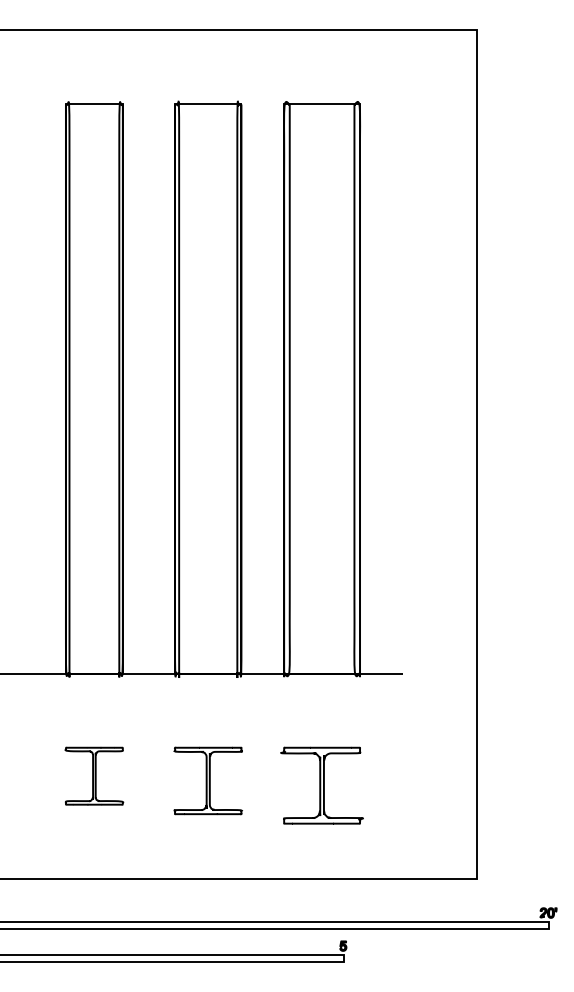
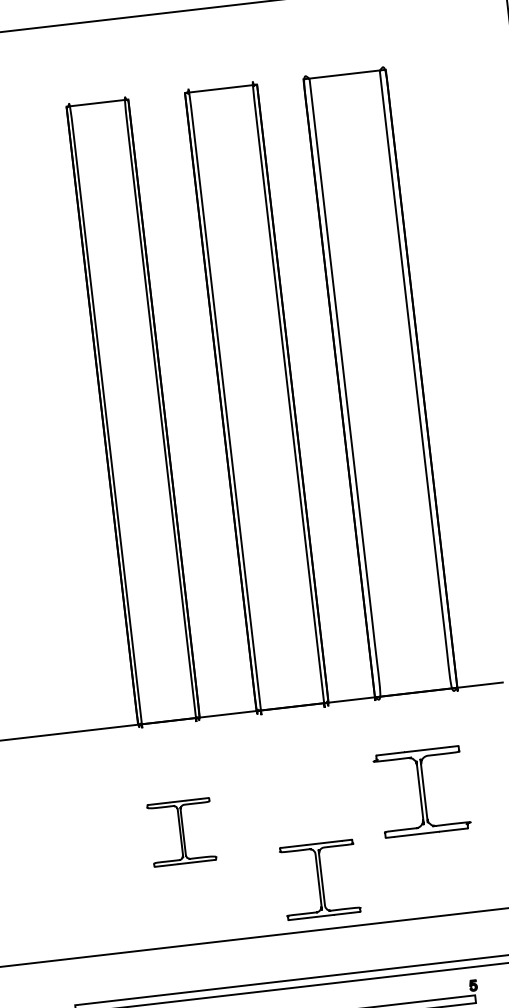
part: (207, 780) -> (319, 879), moved
part: (321, 785) -> (421, 791), moved

